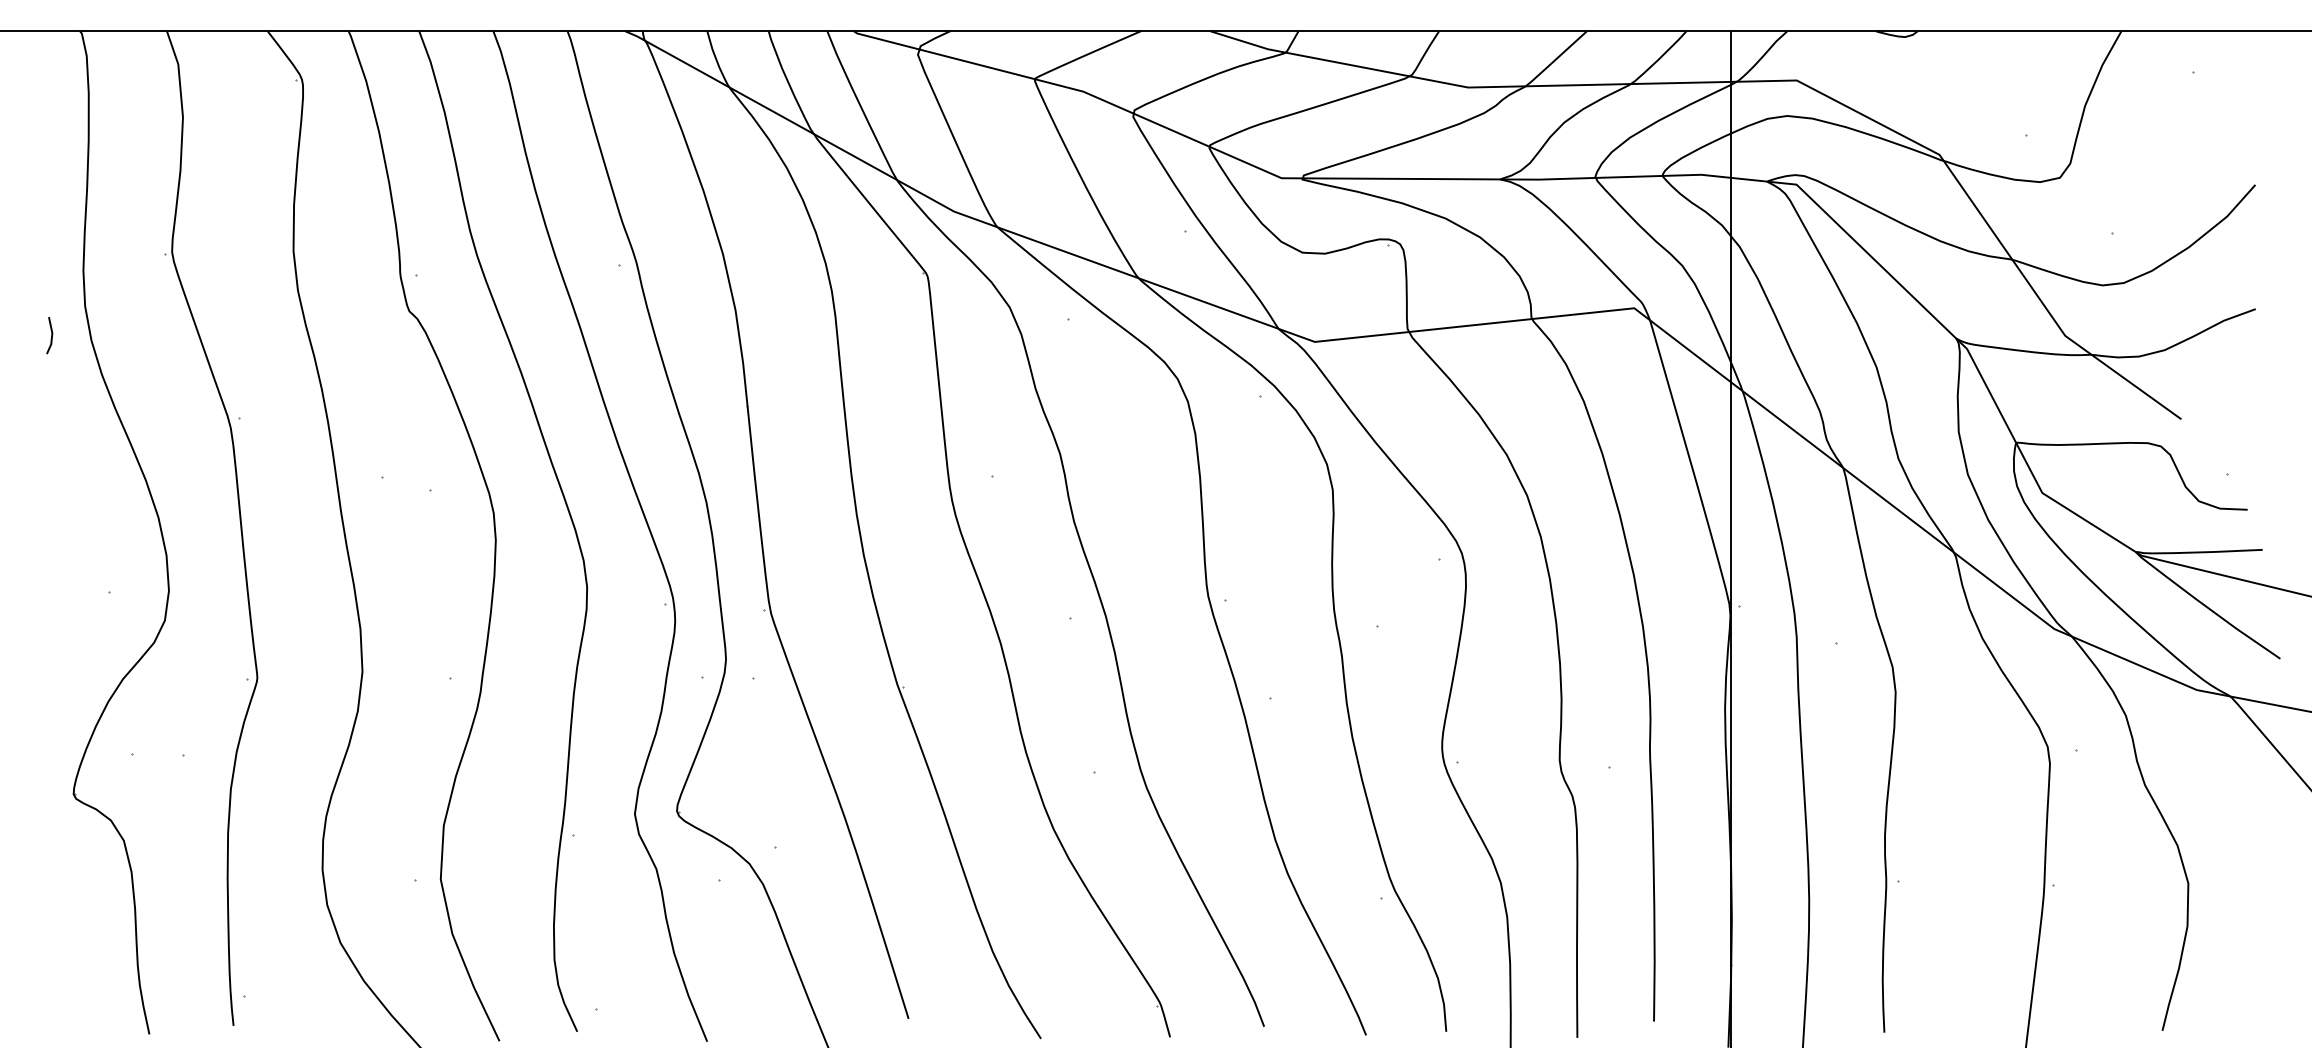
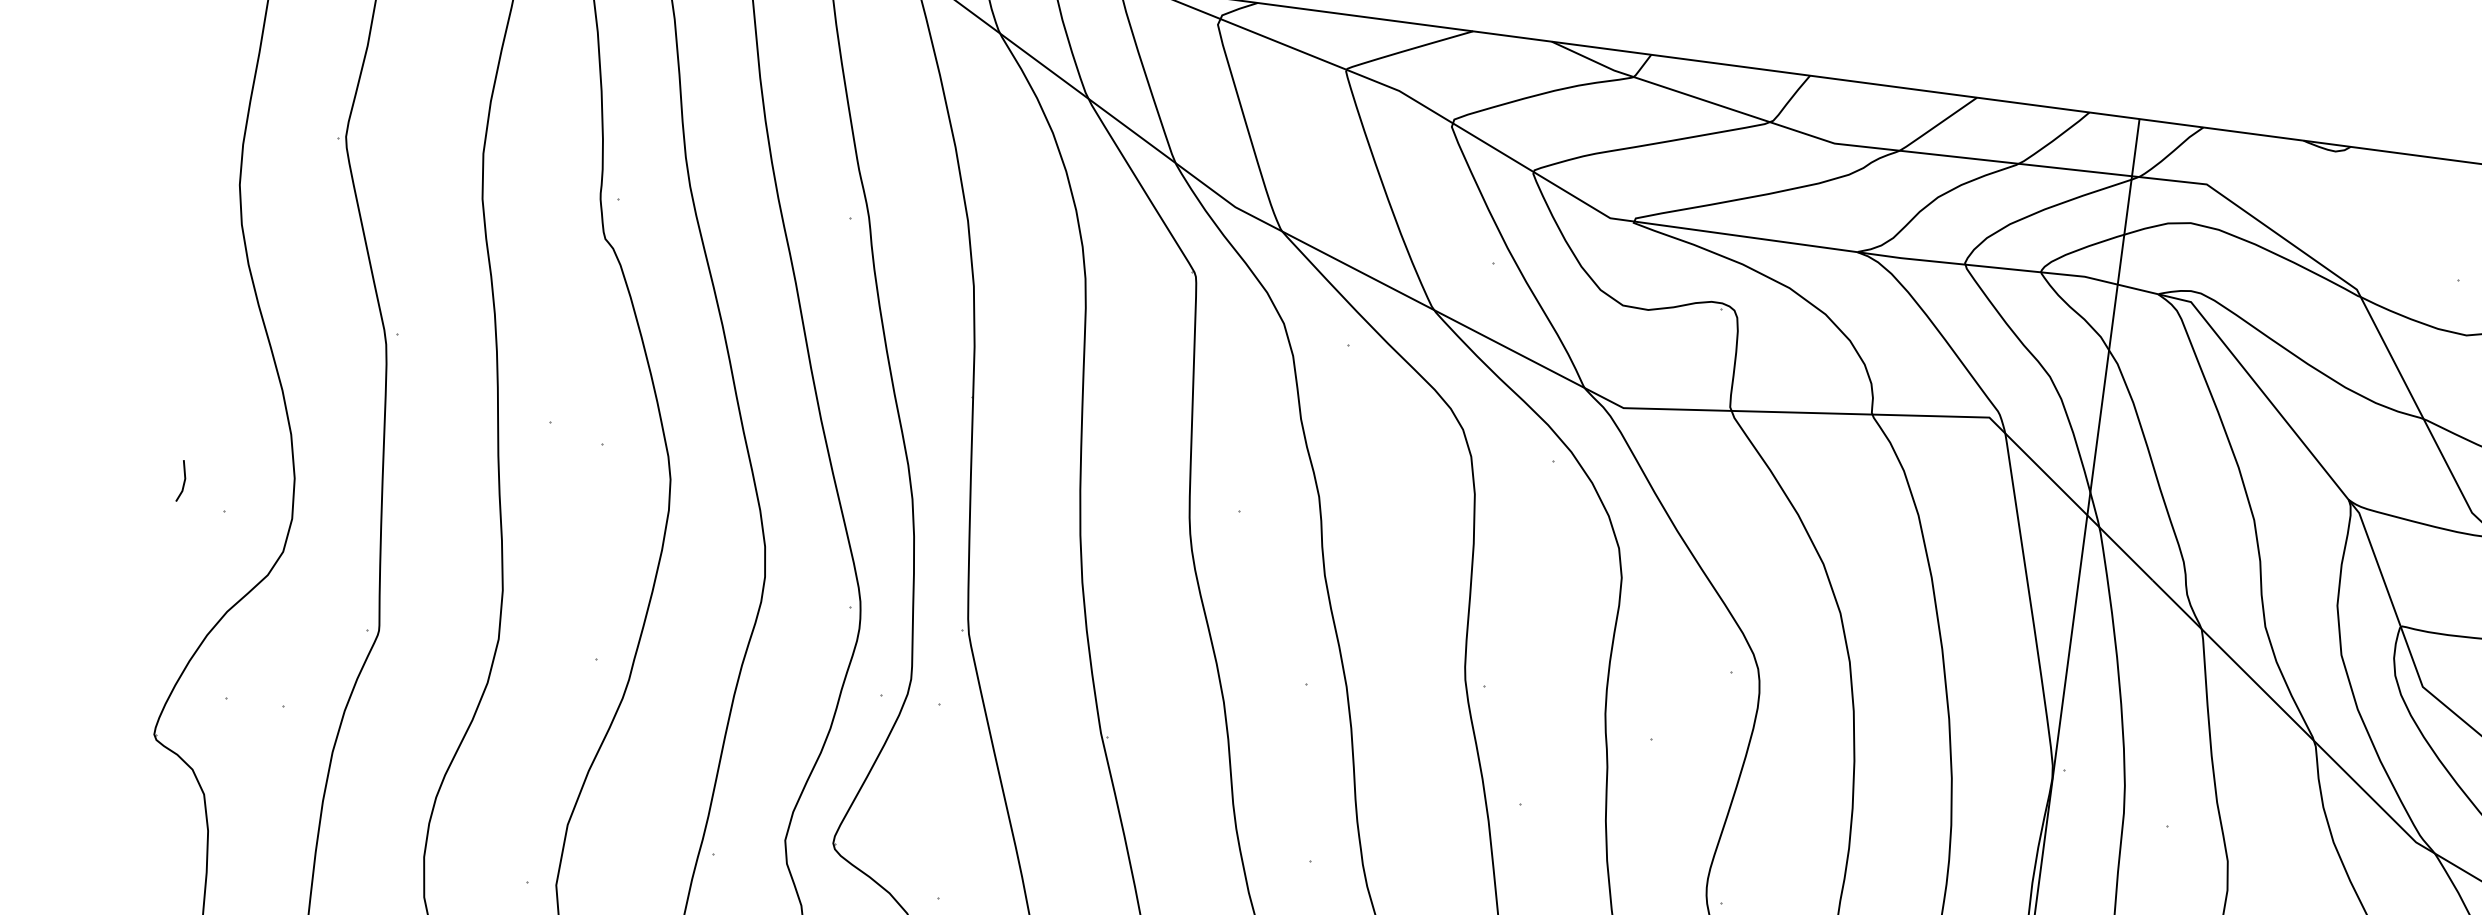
line: (51, 335) -> (183, 481), moved

